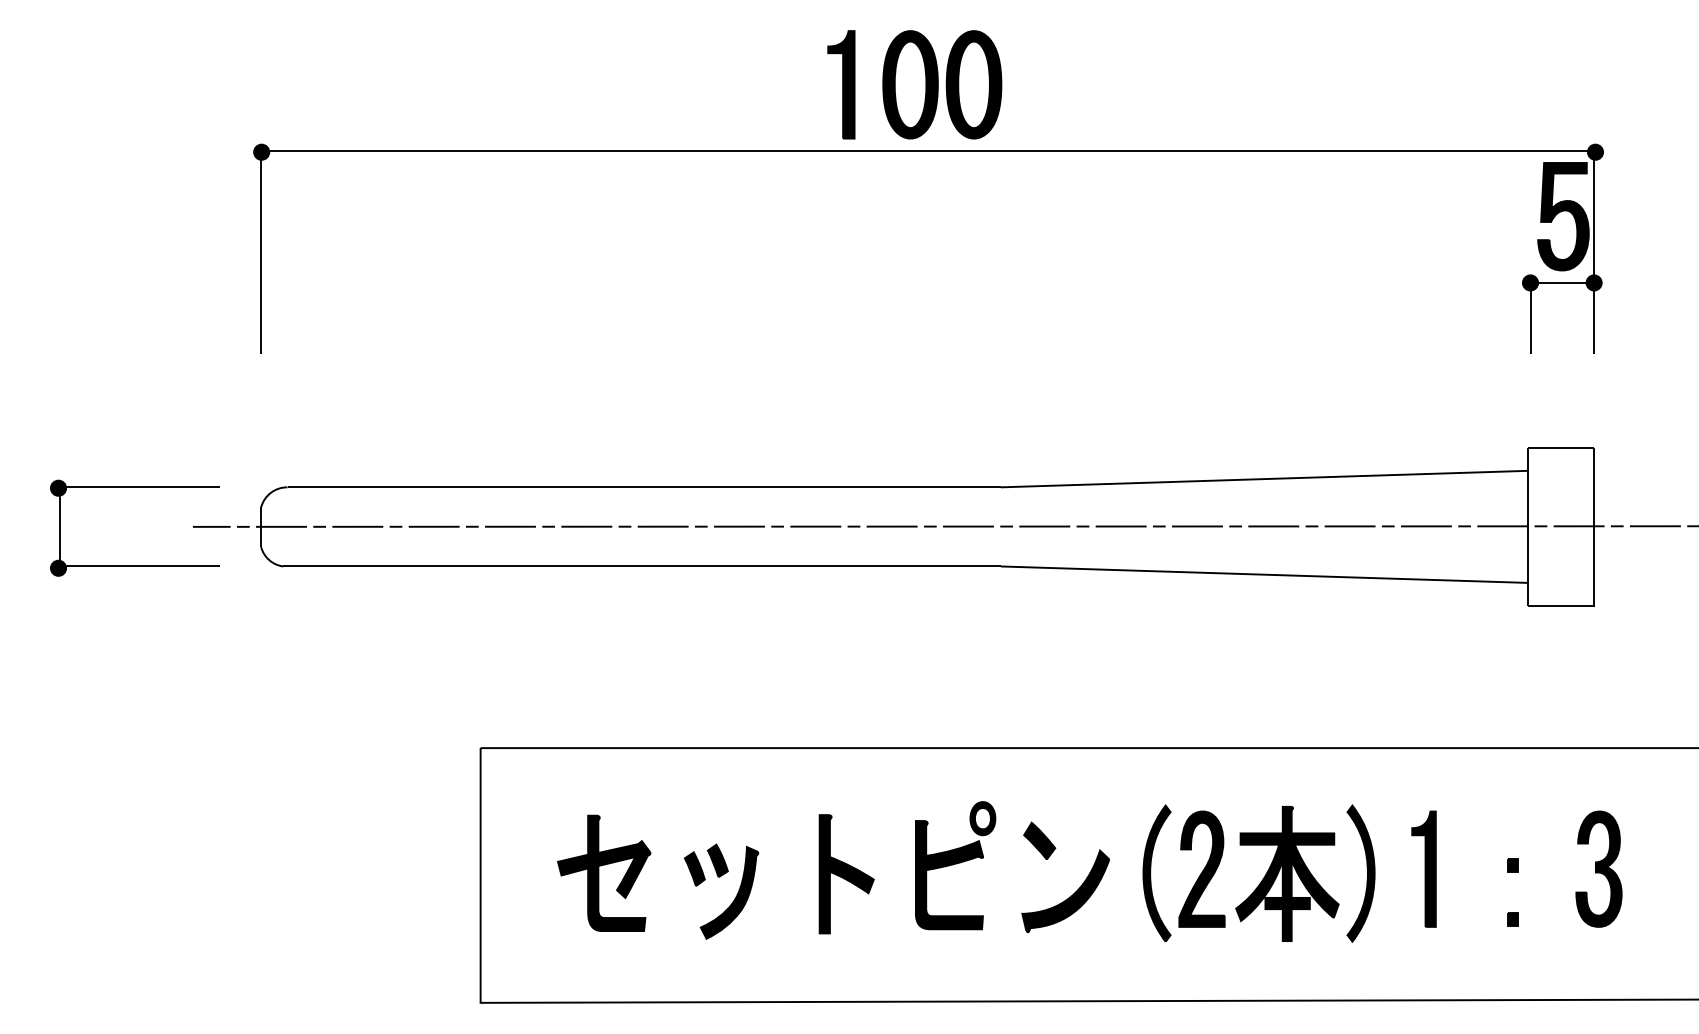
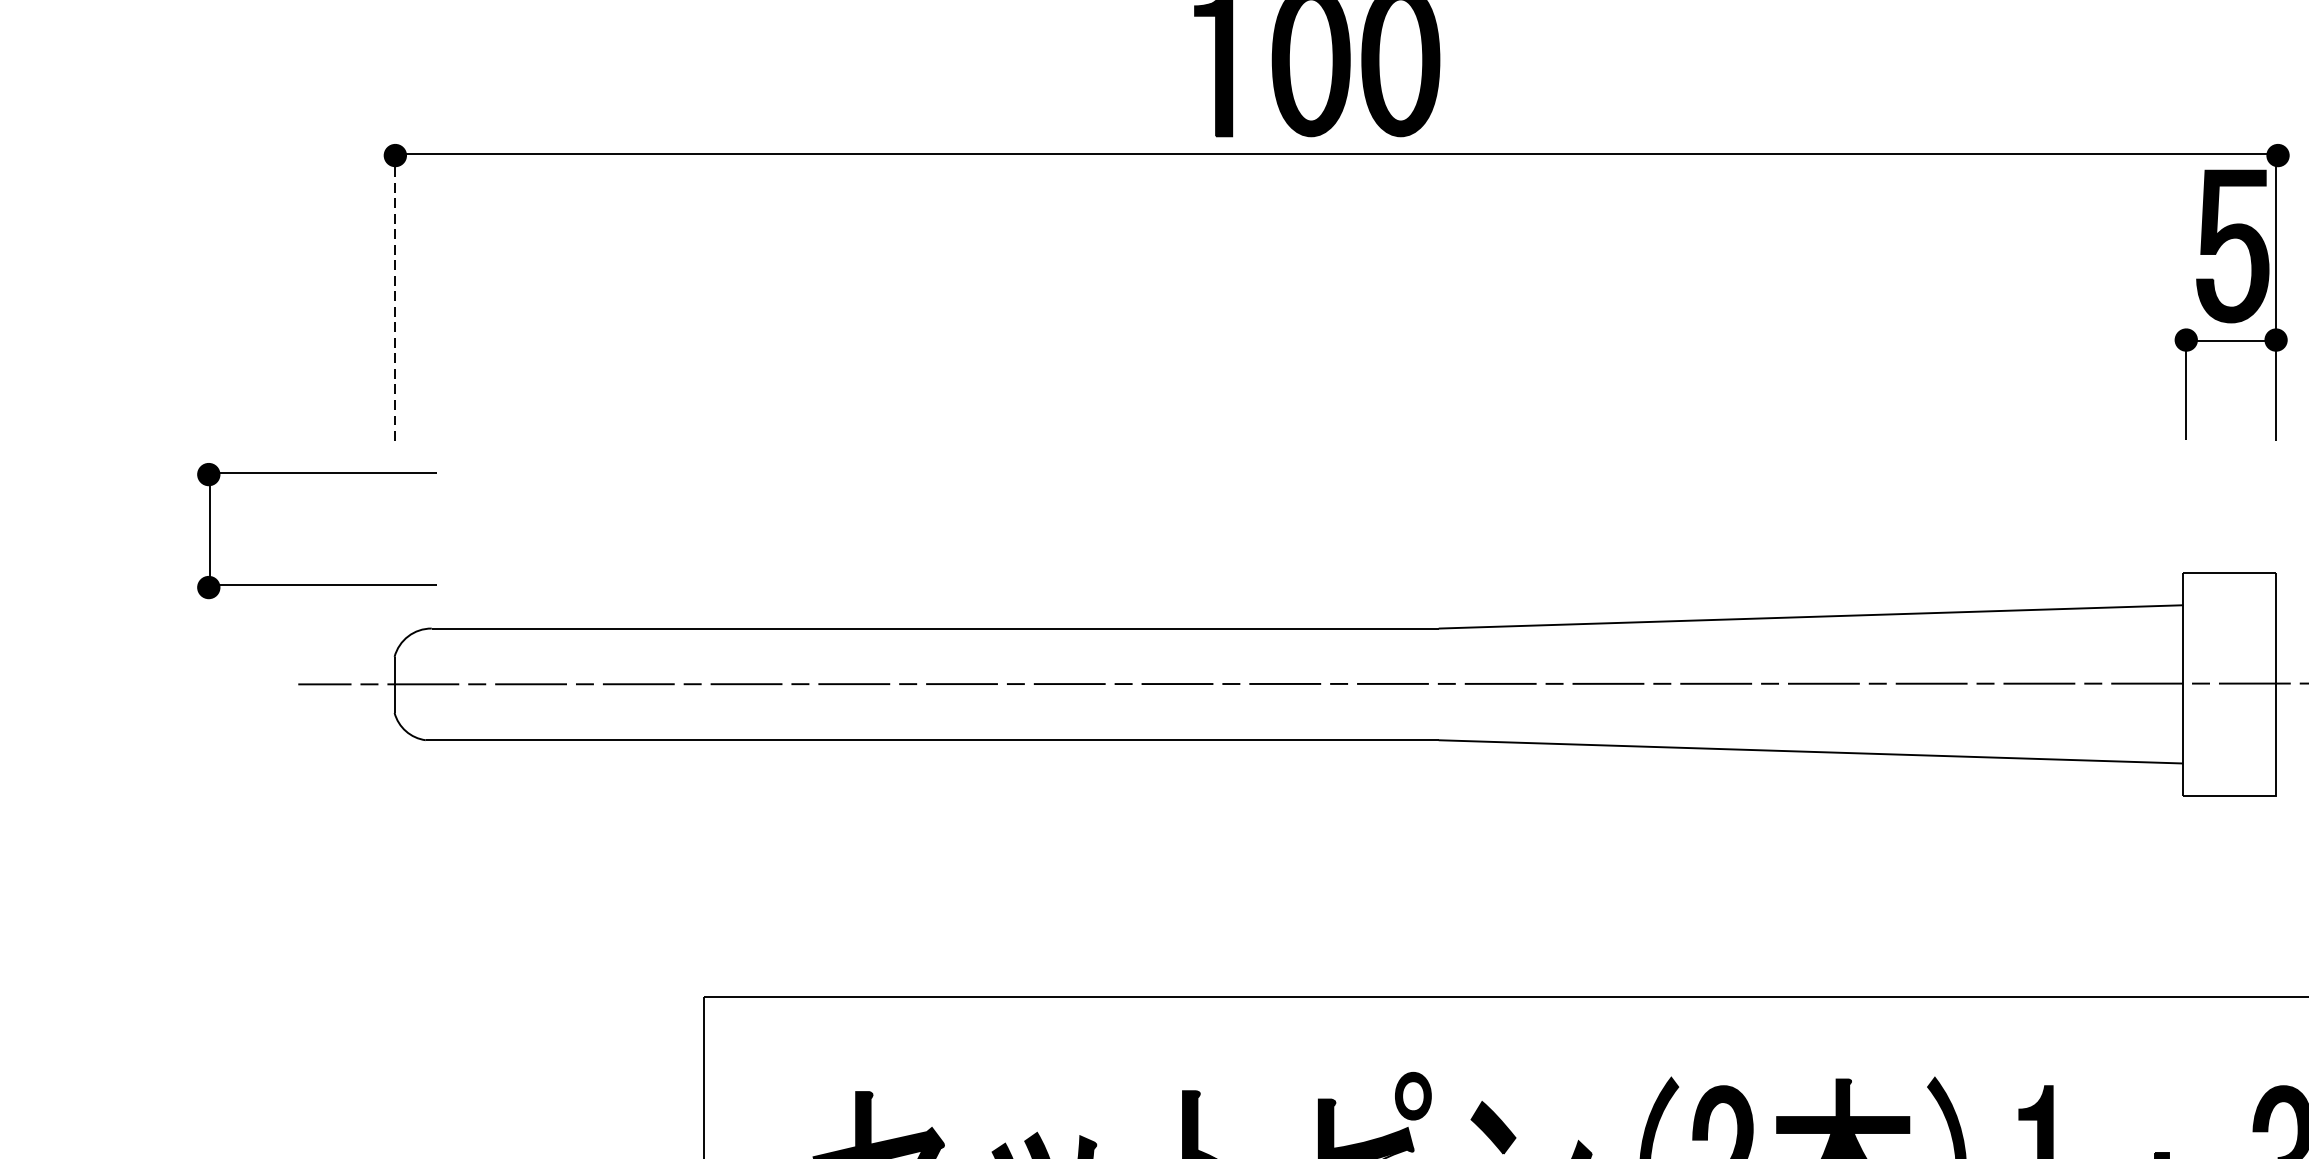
line: (261, 252) -> (395, 297), solid -> dashed
part: (134, 565) -> (316, 583), moved

